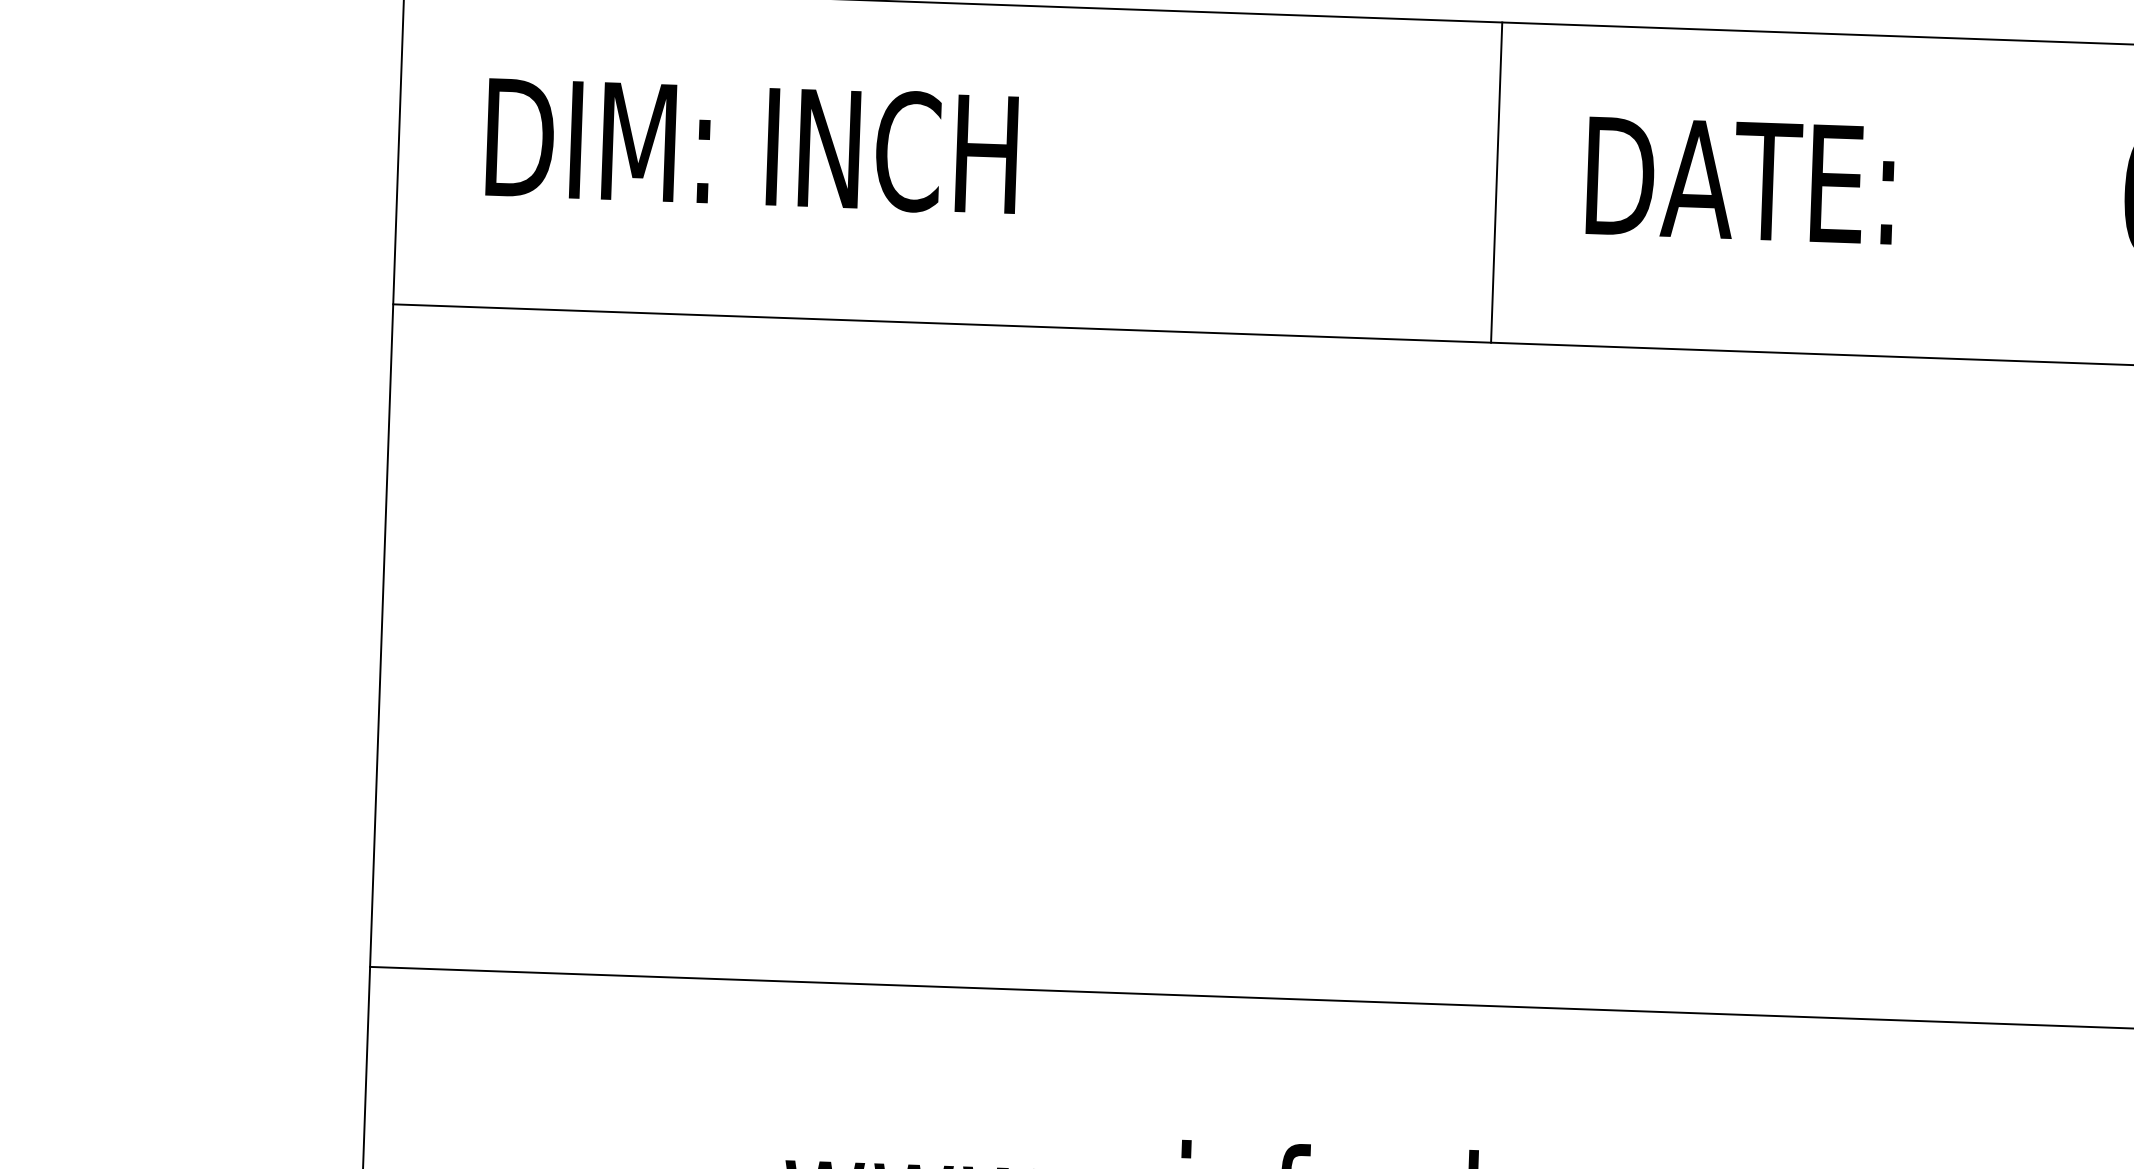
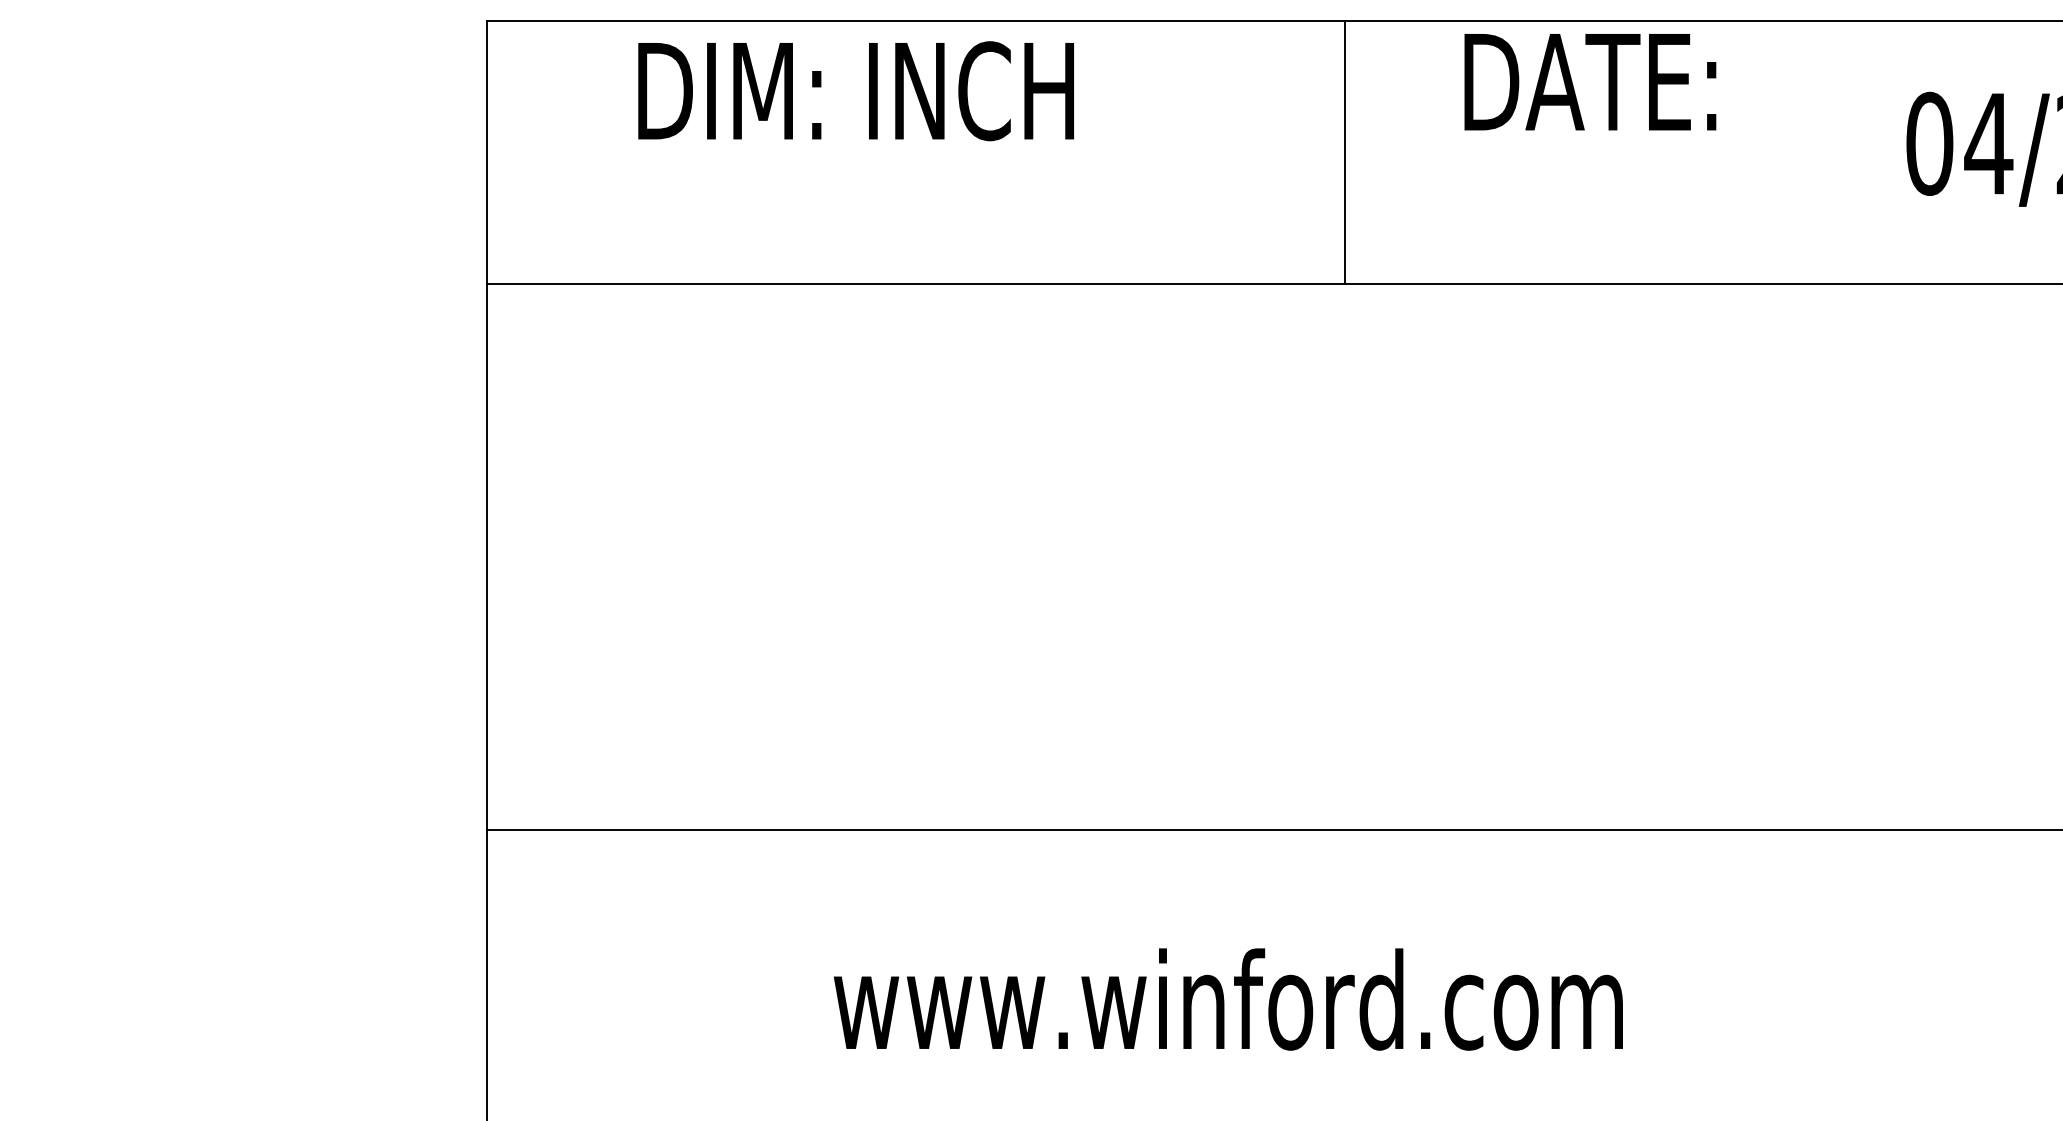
text: (751, 146) -> (855, 91), moved
text: (1740, 181) -> (1590, 82), moved
line: (1497, 182) -> (1345, 152), moved

